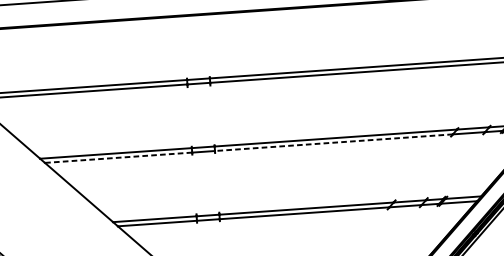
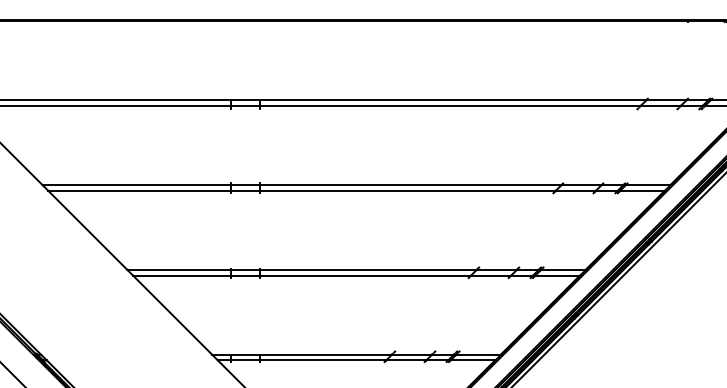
line: (333, 142) -> (407, 190), dashed -> solid
line: (118, 157) -> (139, 190), dashed -> solid

